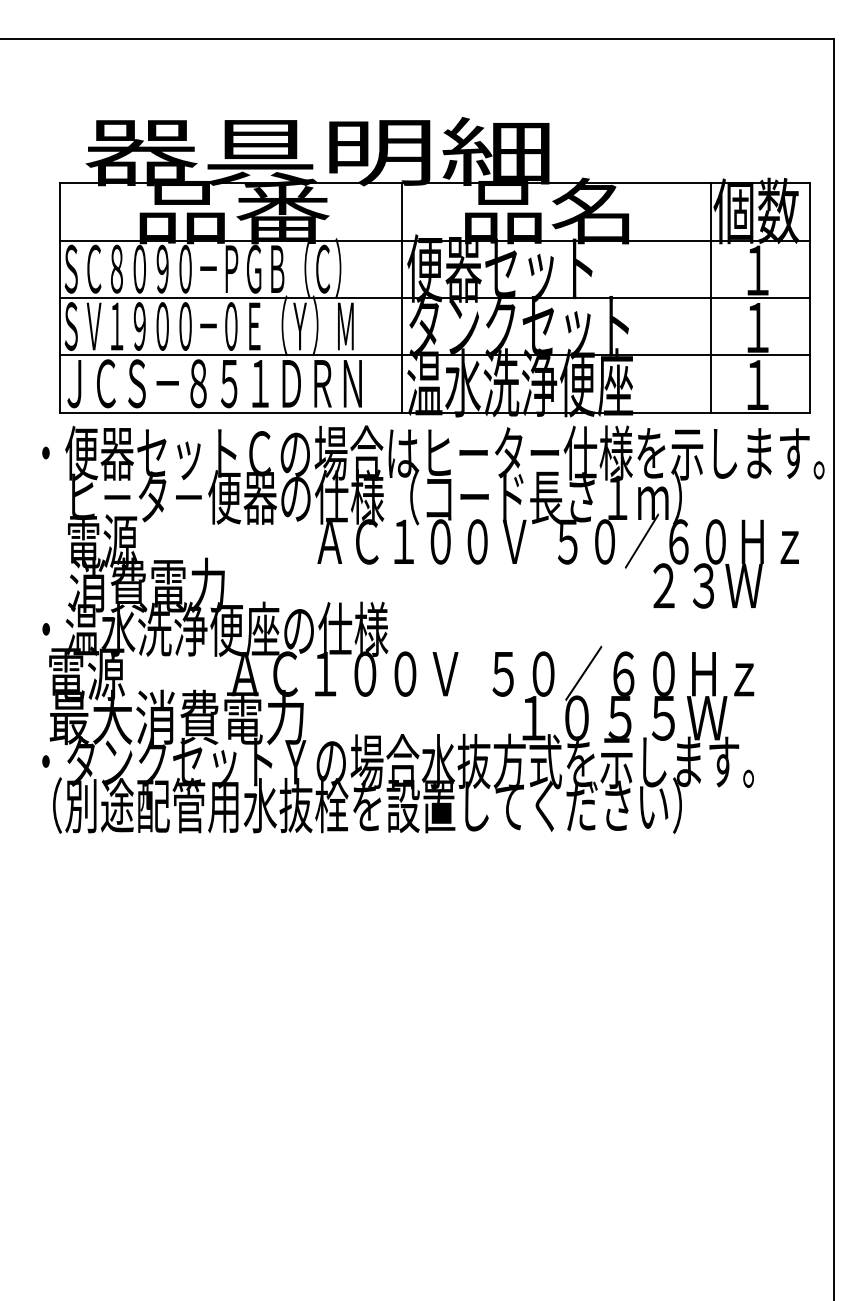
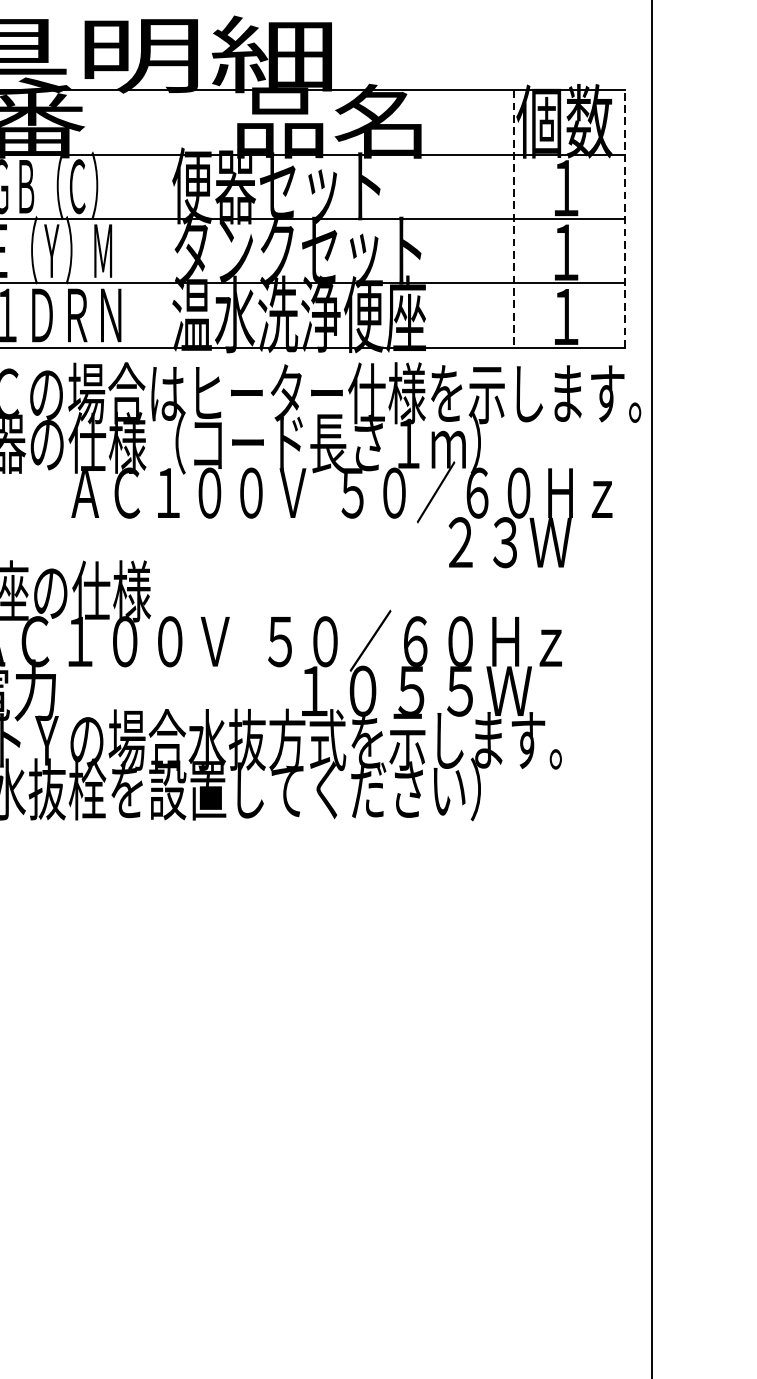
line: (402, 297) -> (166, 218), removed
line: (710, 297) -> (513, 218), solid -> dashed
line: (810, 297) -> (625, 218), solid -> dashed

